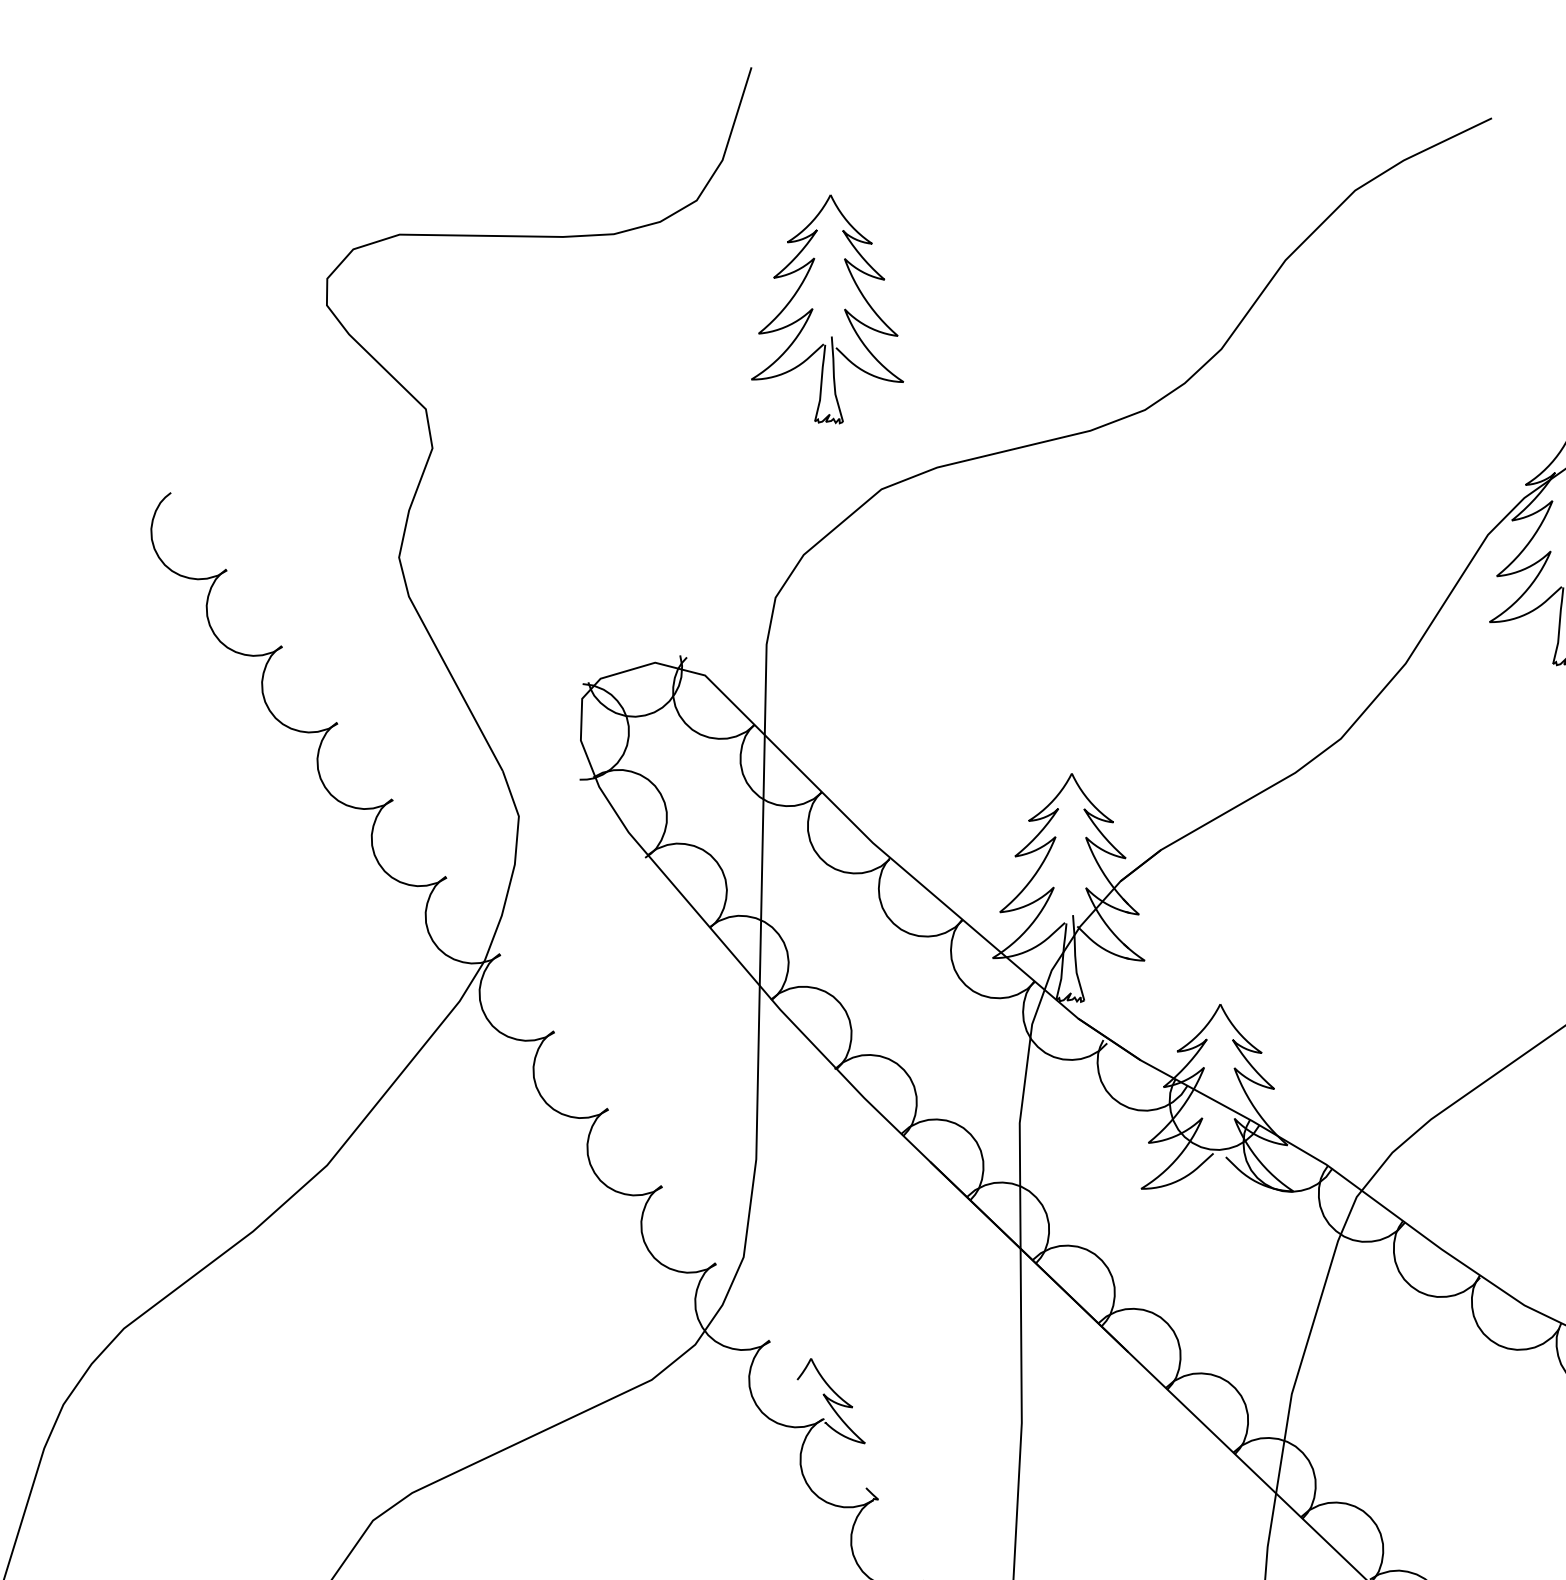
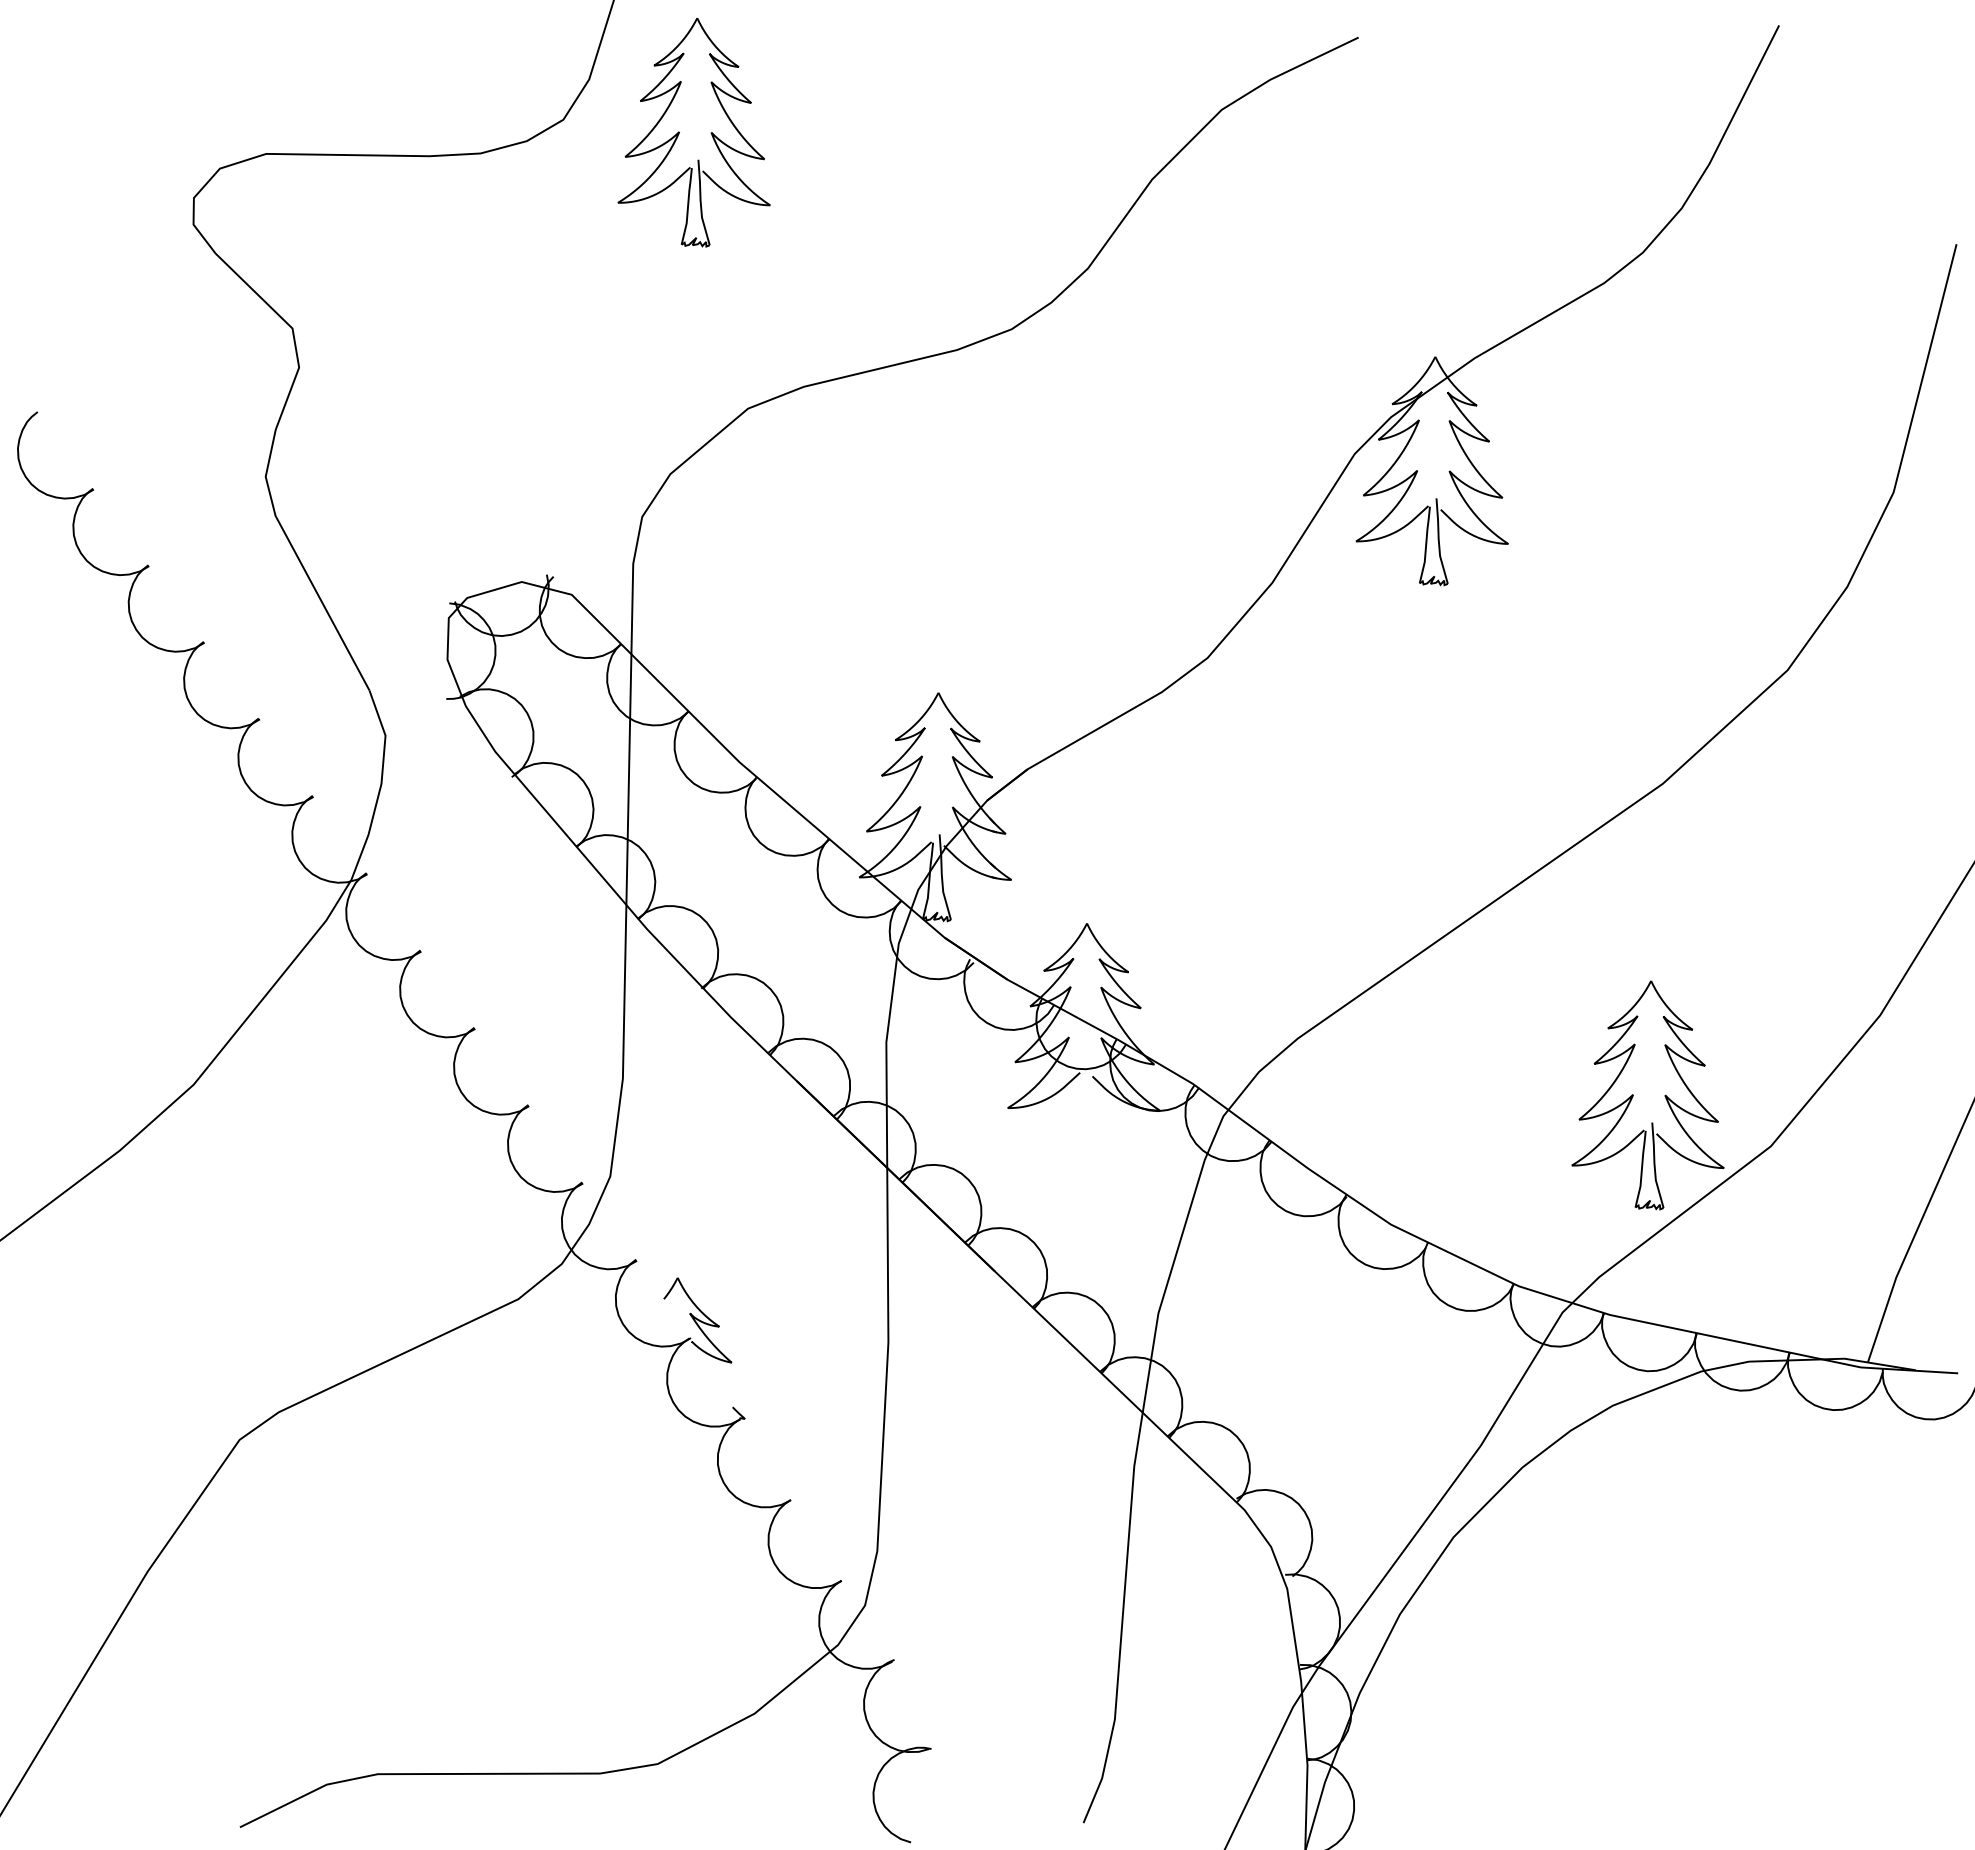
part: (812, 309) -> (679, 132), moved

